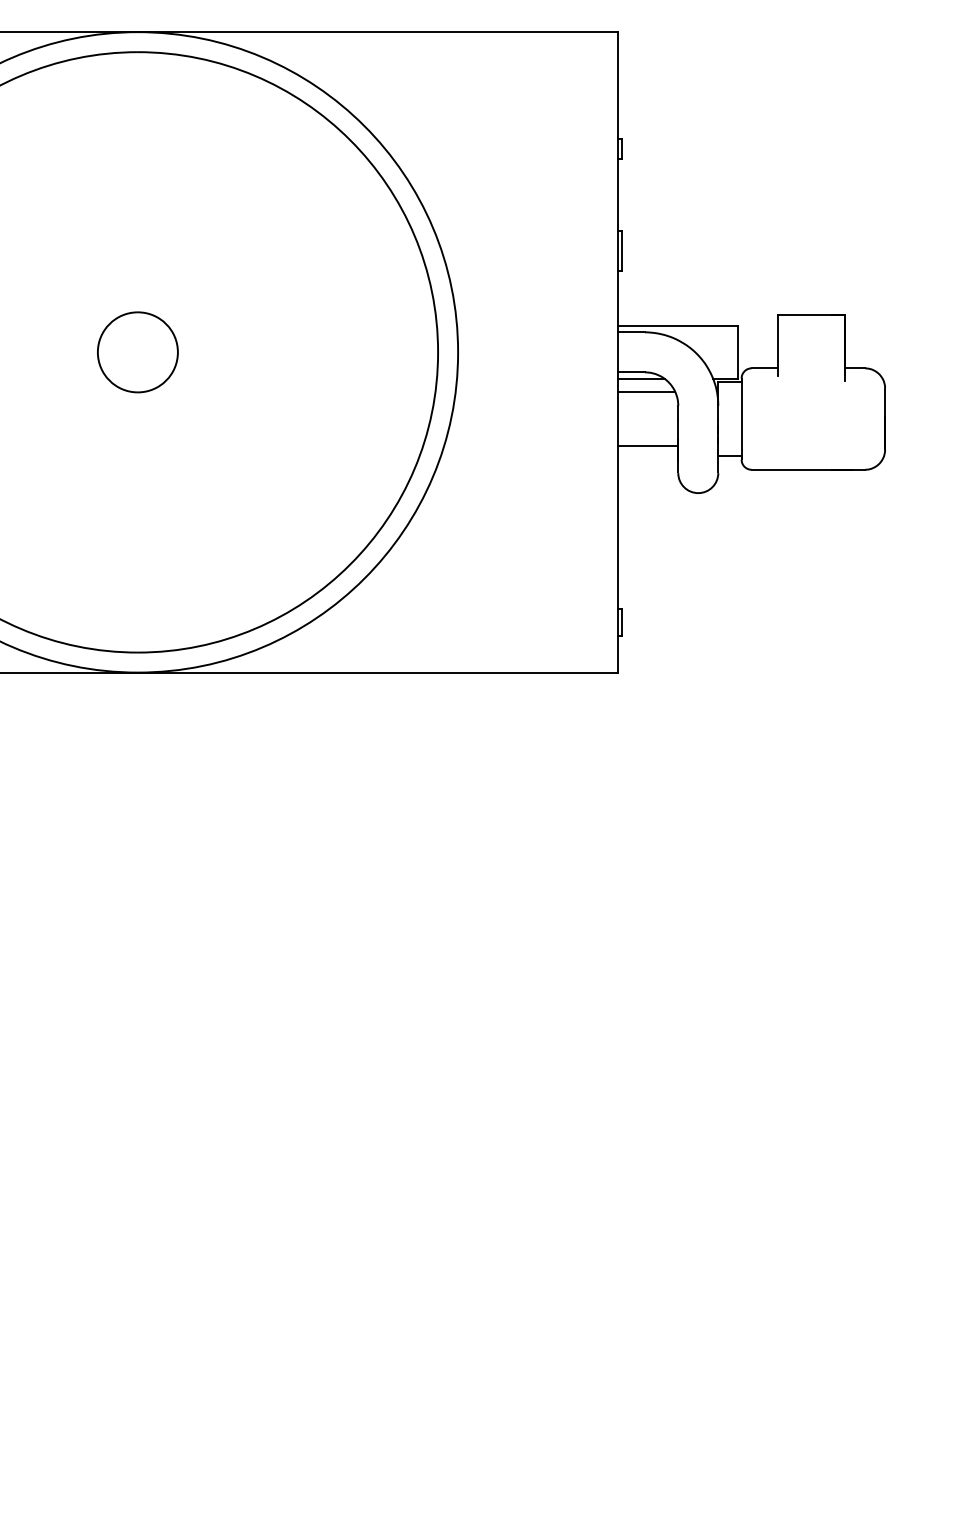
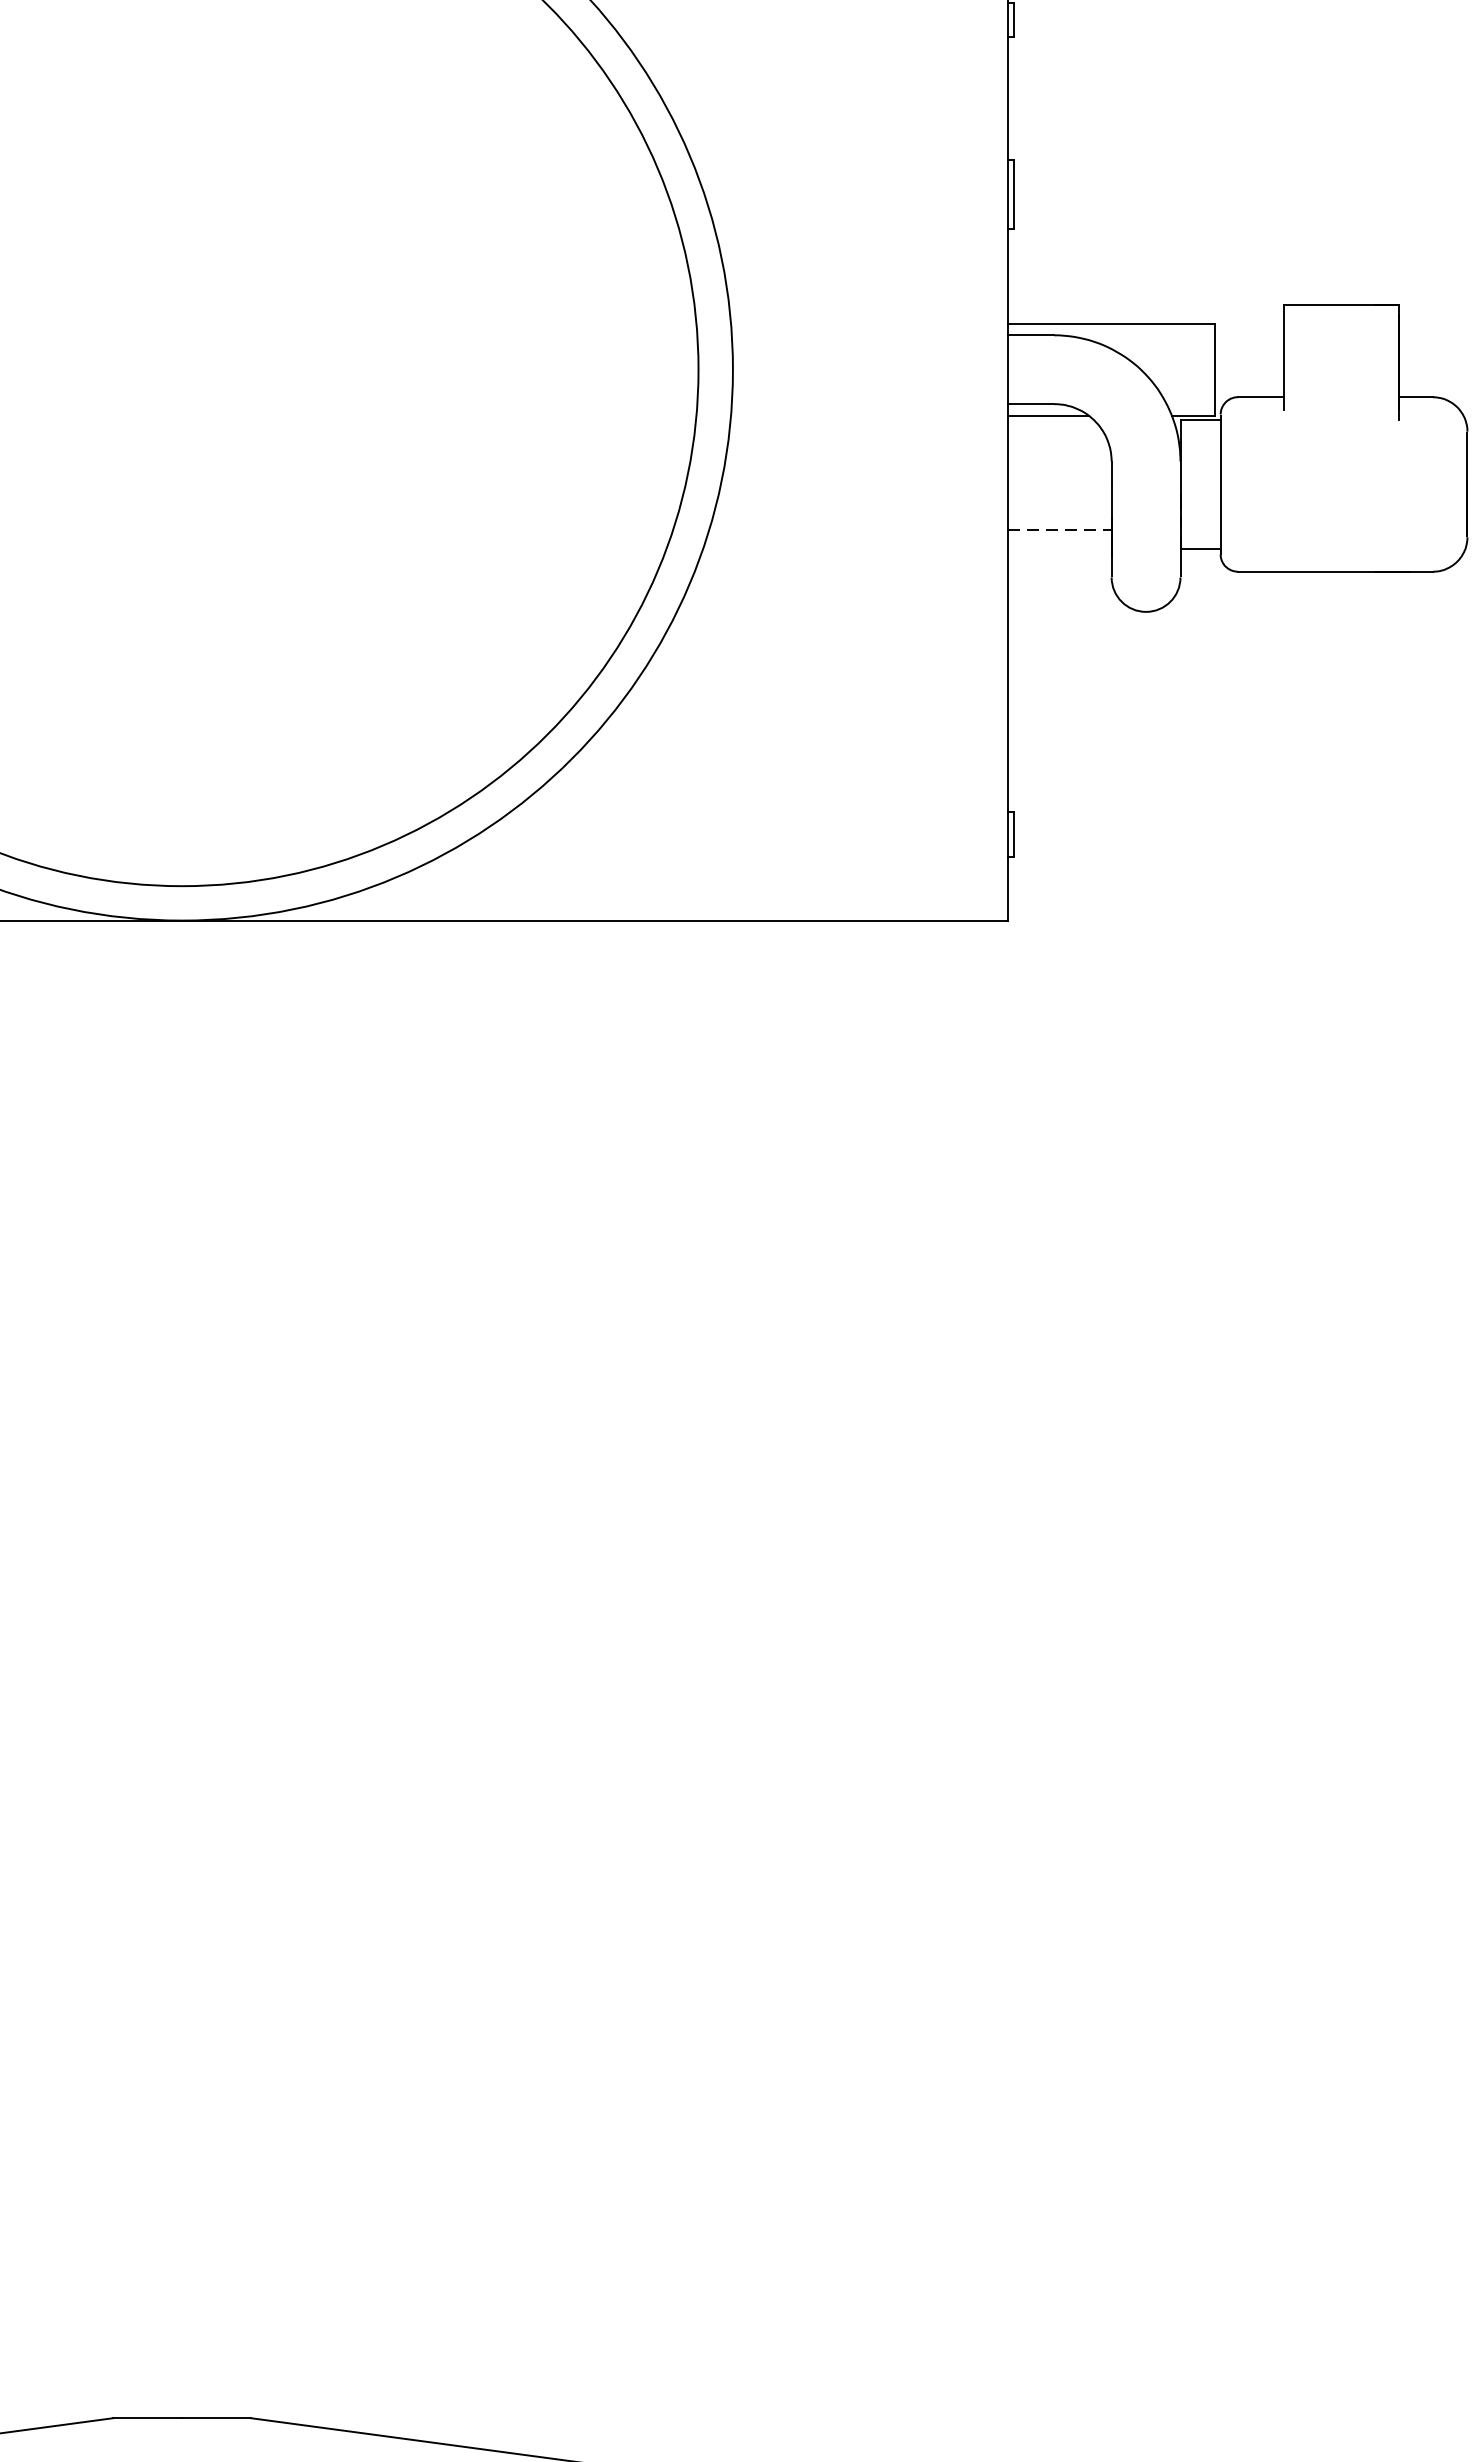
part: (137, 352) -> (181, 369), removed
line: (646, 392) -> (1056, 438), removed
line: (648, 445) -> (1060, 529), solid -> dashed

